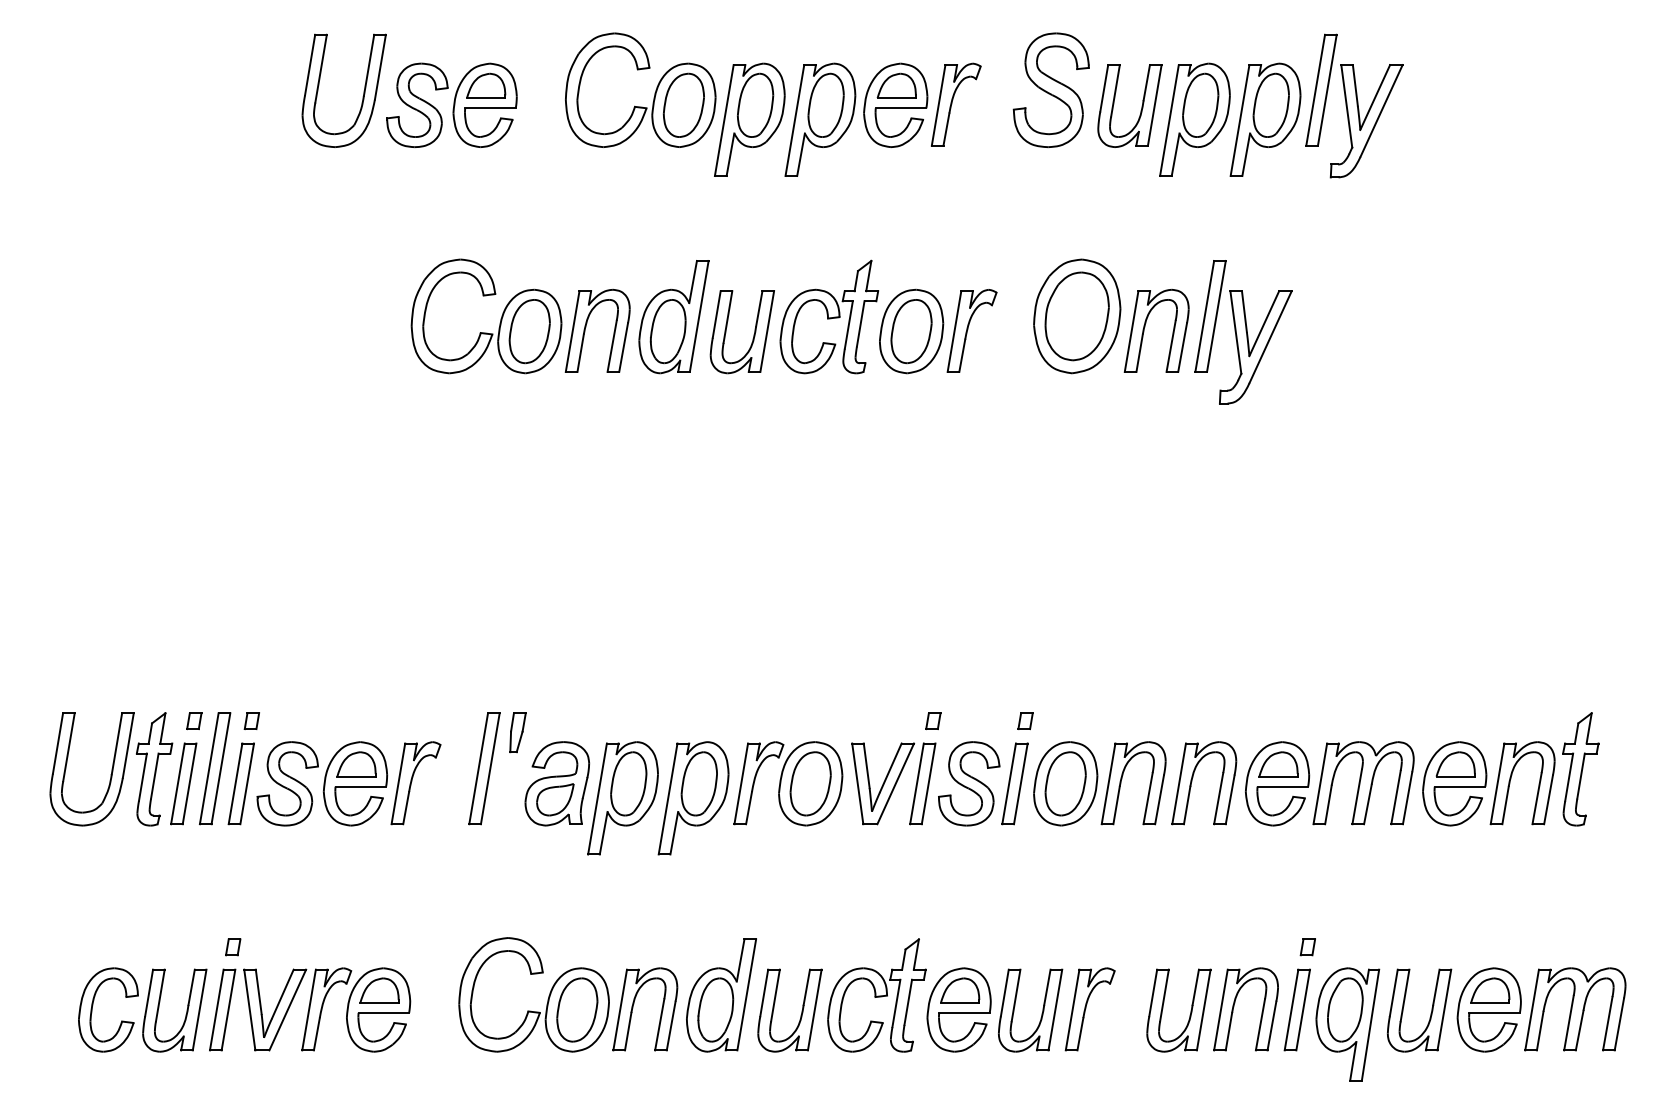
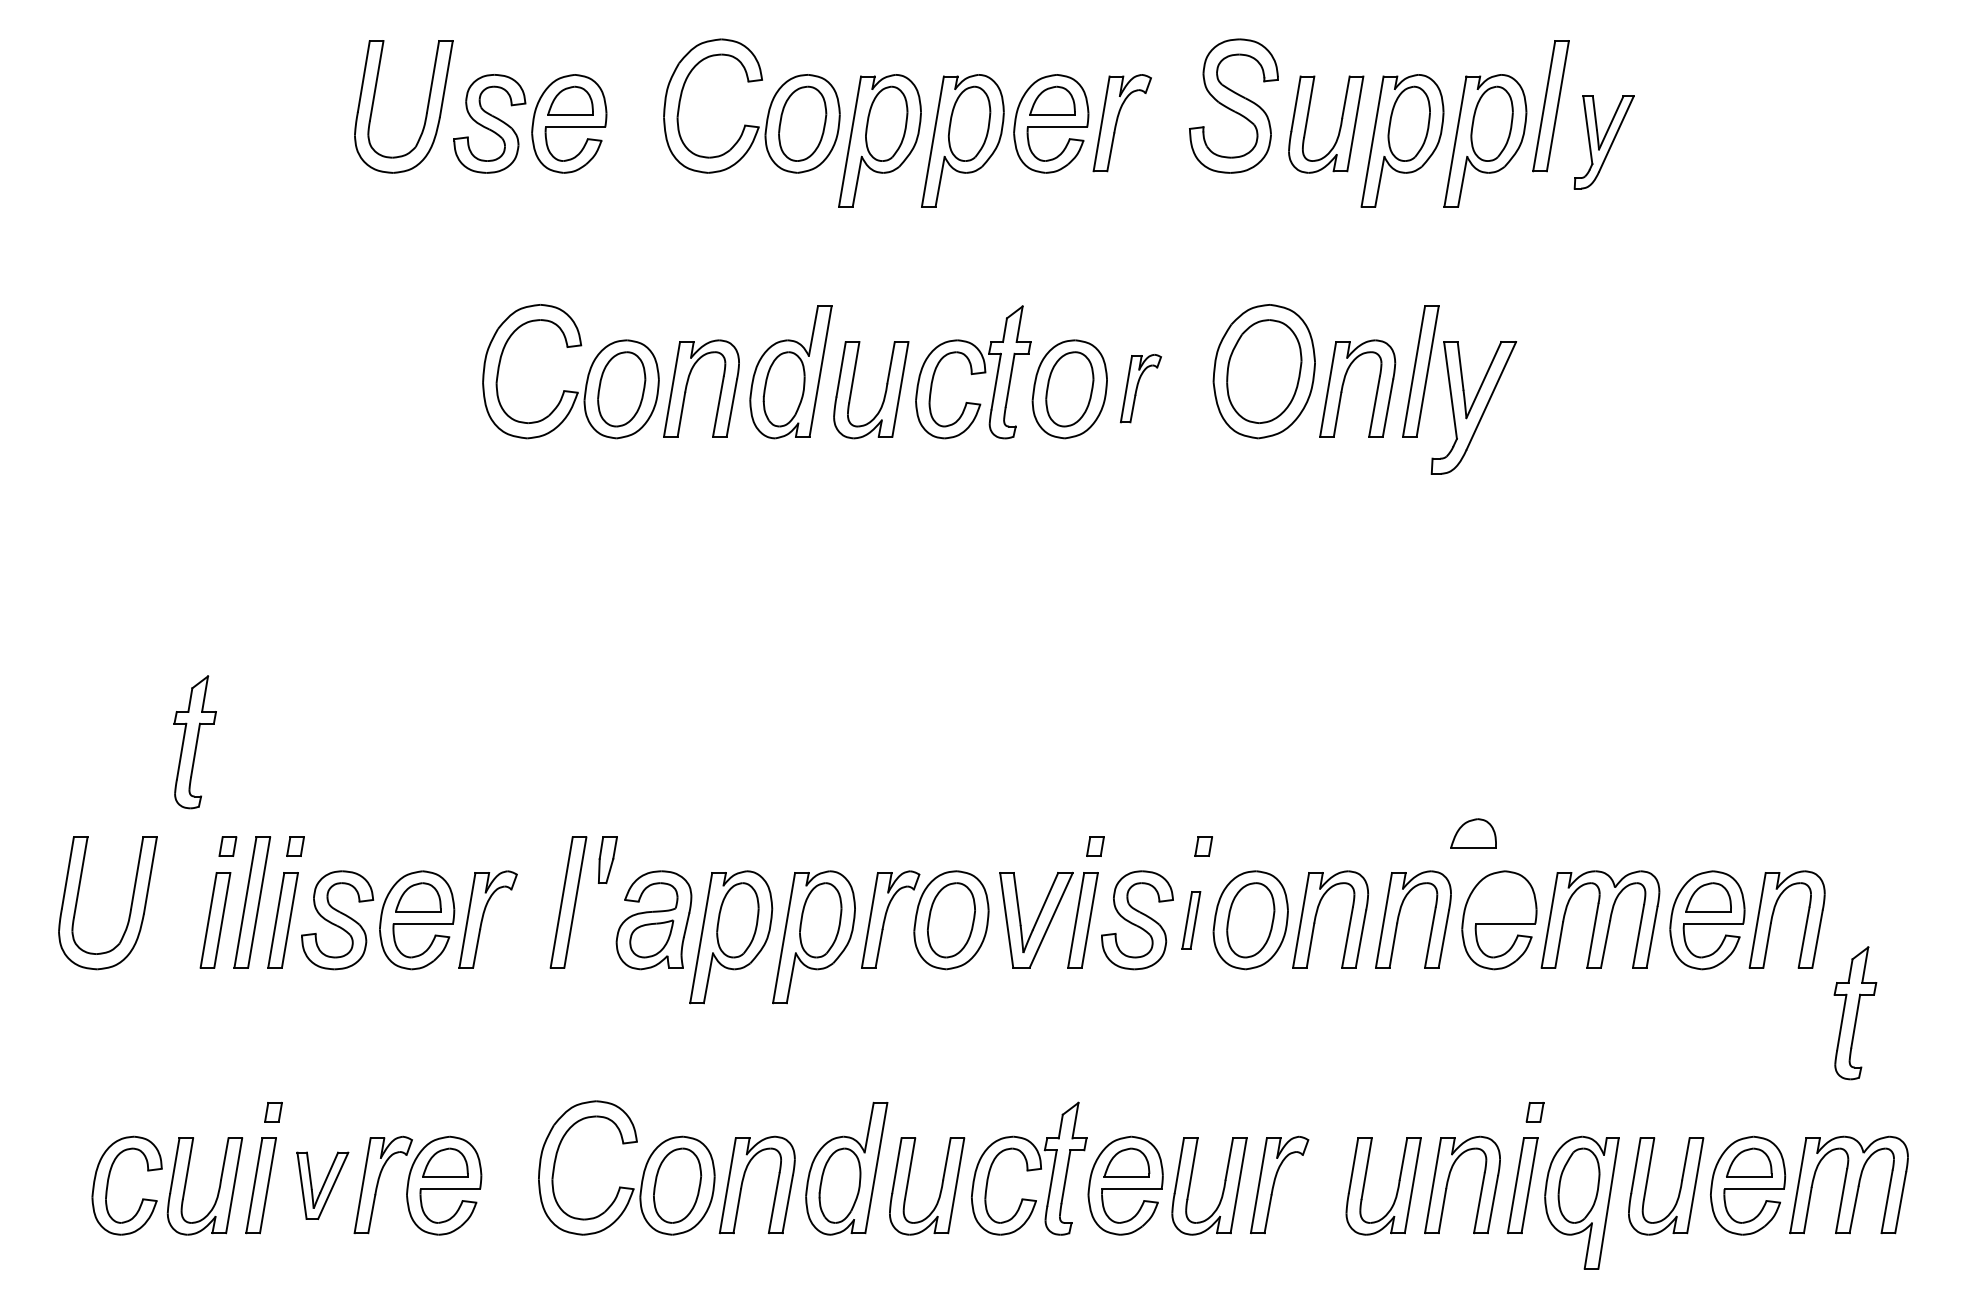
part: (1367, 121) -> (1604, 142), size x0.7
part: (971, 330) -> (1140, 388), size x0.7
part: (1278, 764) -> (1473, 833), moved
part: (153, 769) -> (194, 742), moved
part: (1580, 769) -> (1855, 1013), moved
part: (1015, 784) -> (1191, 920), size x0.6
part: (274, 1009) -> (322, 1185), size x0.7

